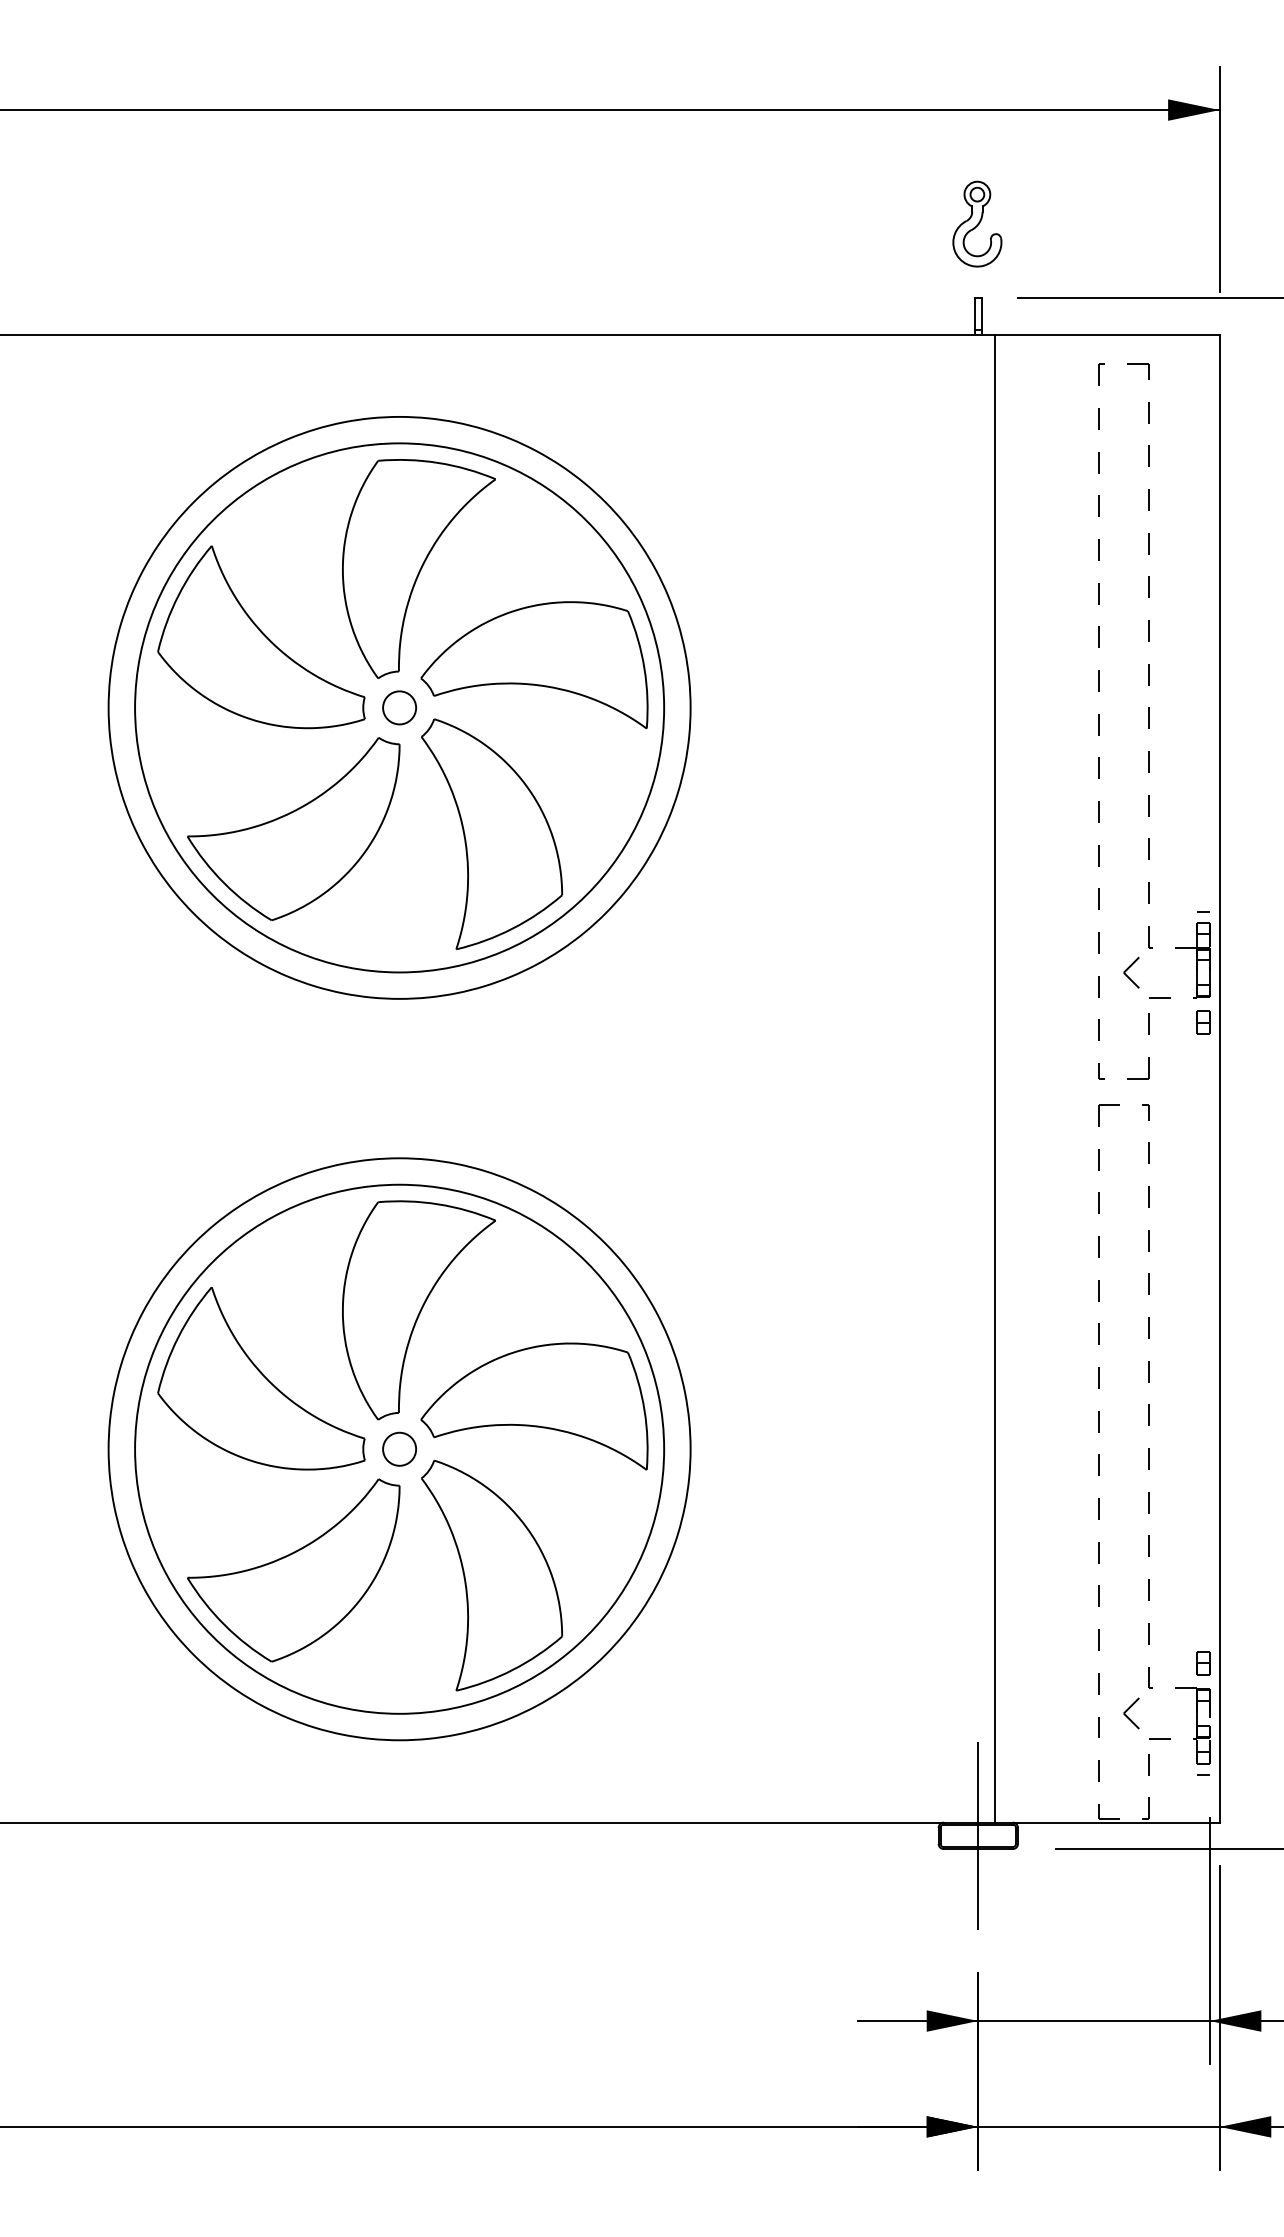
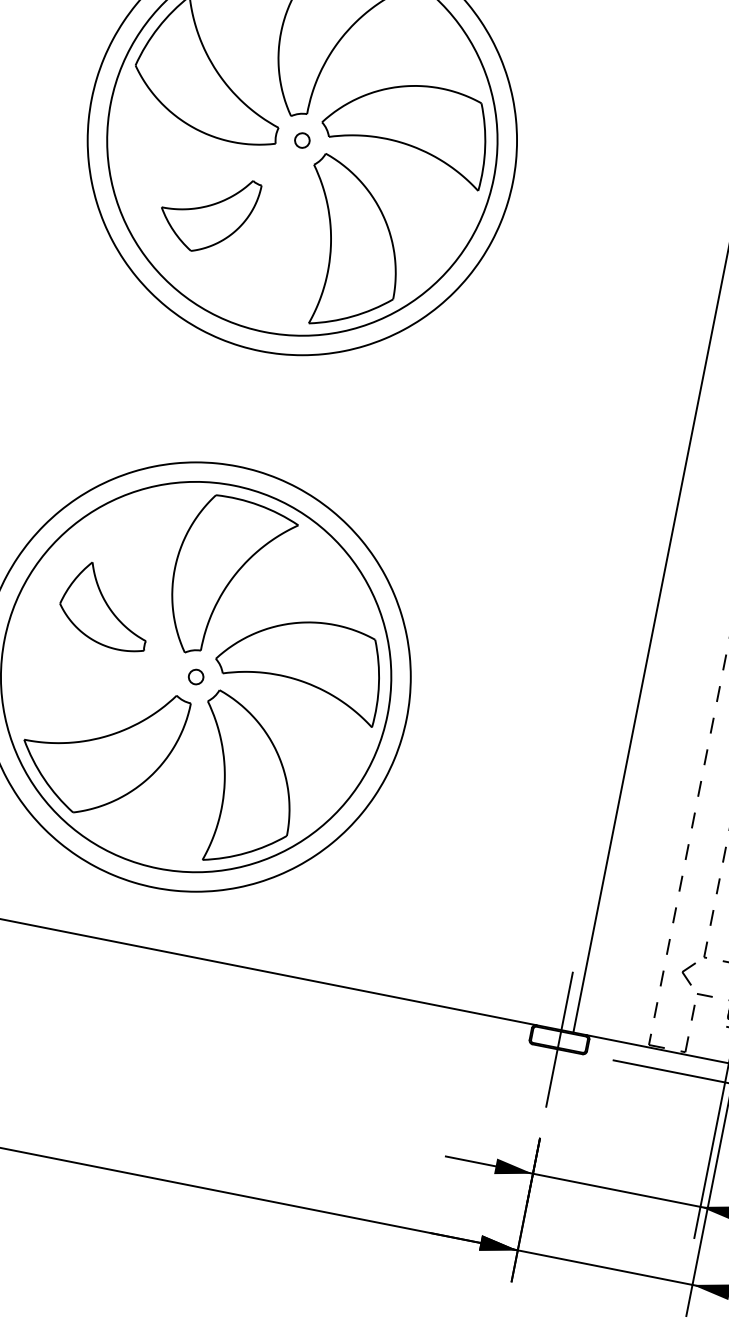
circle: (399, 707) -> (302, 140), size x0.6
part: (293, 829) -> (208, 213), size x0.6
part: (261, 1378) -> (106, 606), size x0.6
circle: (399, 1448) -> (196, 676), size x0.6

